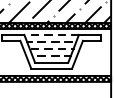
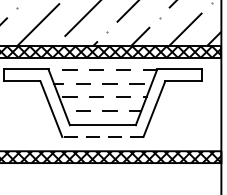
line: (51, 68) -> (102, 136), solid -> dashed

